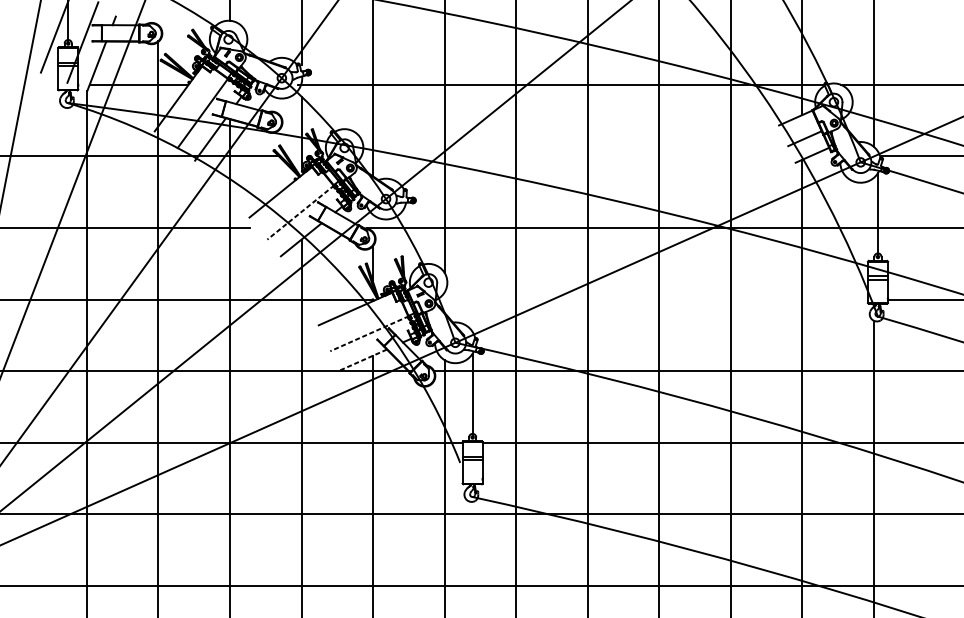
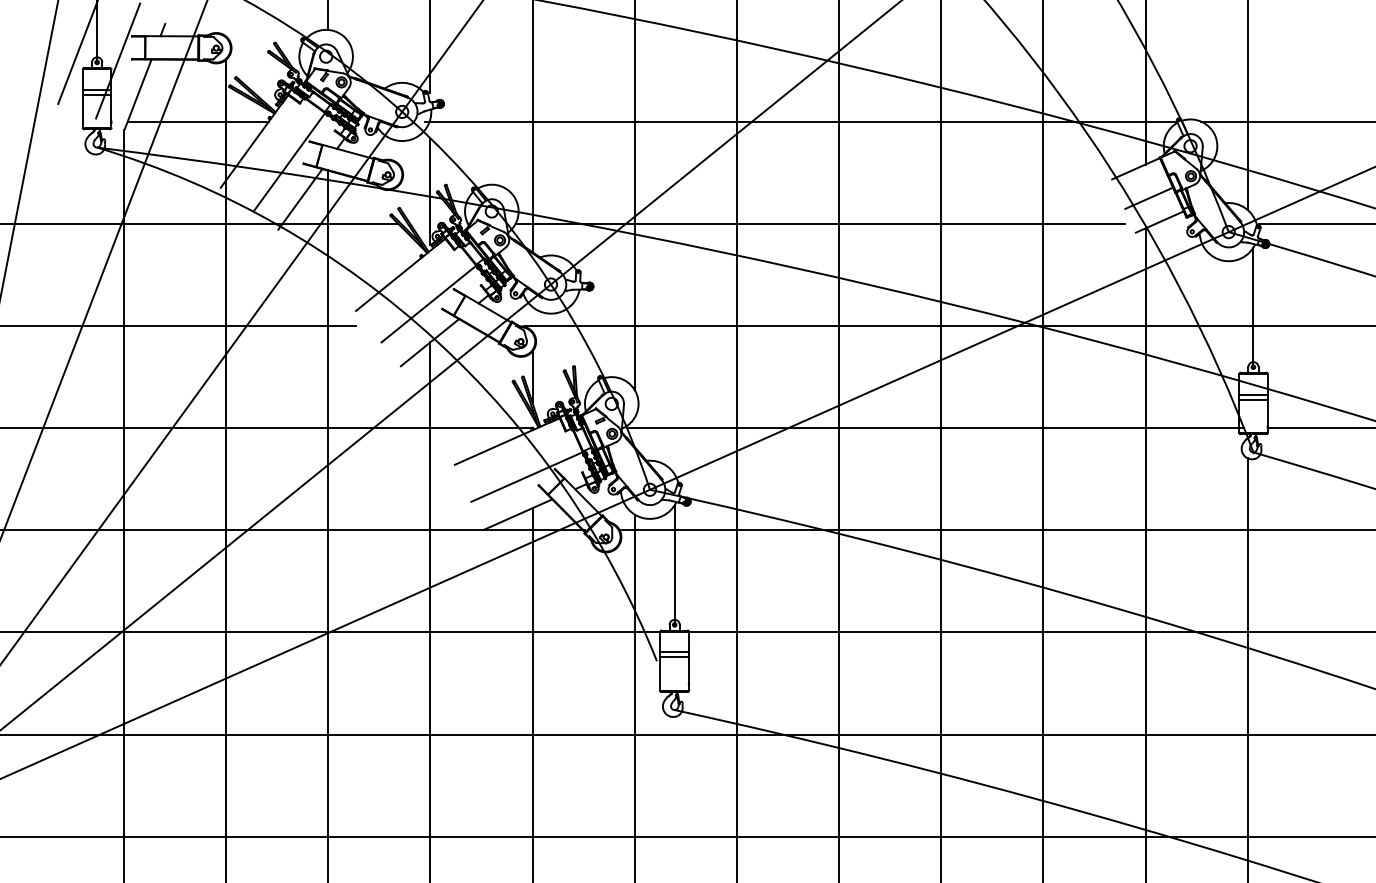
line: (574, 156) -> (820, 223), added
line: (300, 212) -> (429, 303), dashed -> solid
line: (655, 299) -> (935, 428), added
line: (369, 333) -> (527, 476), dashed -> solid
line: (362, 360) -> (517, 514), dashed -> solid

